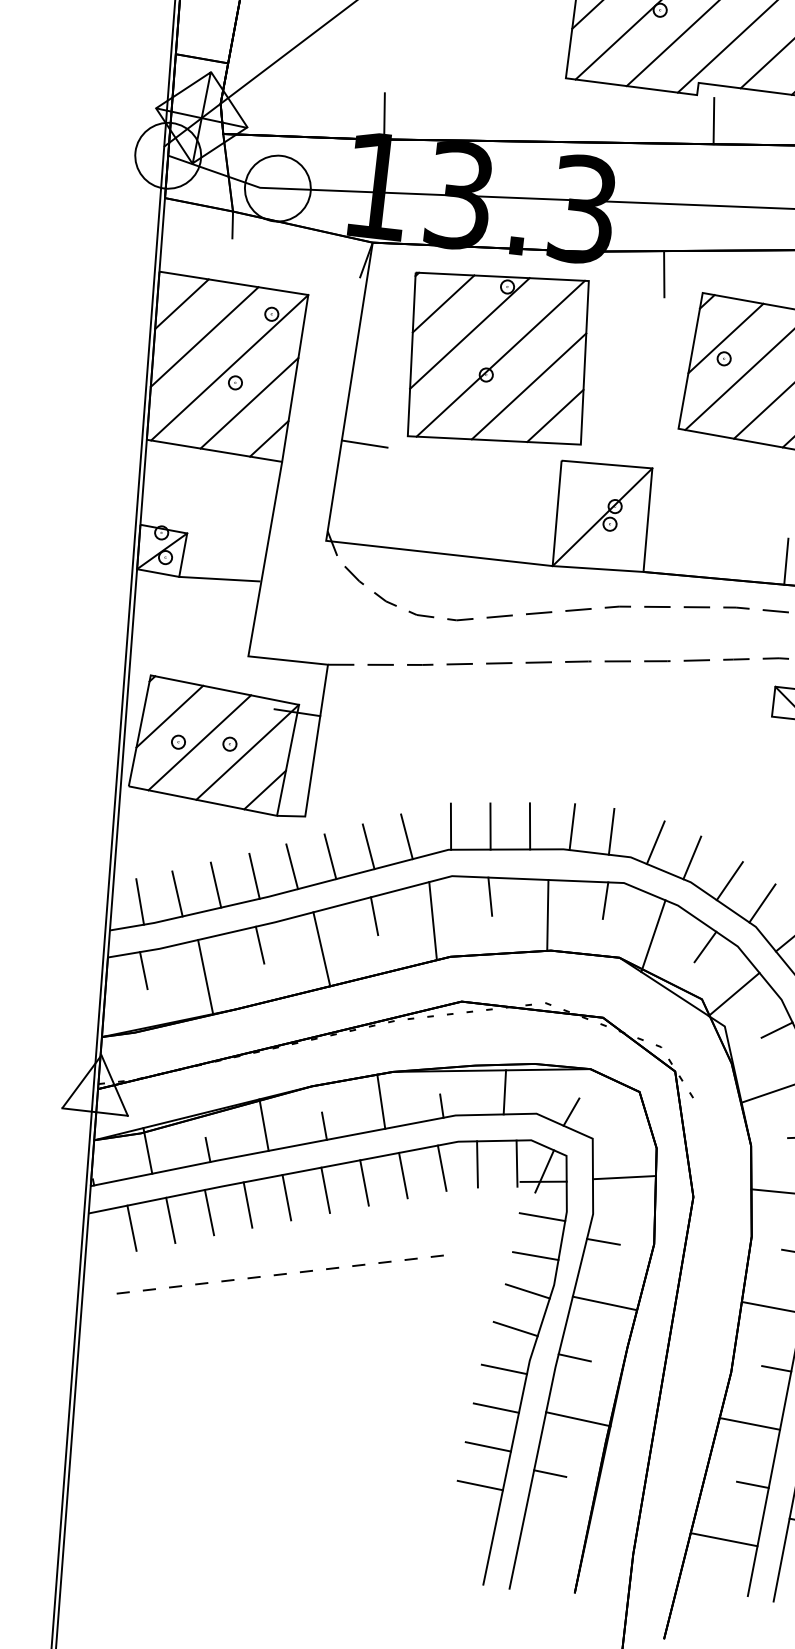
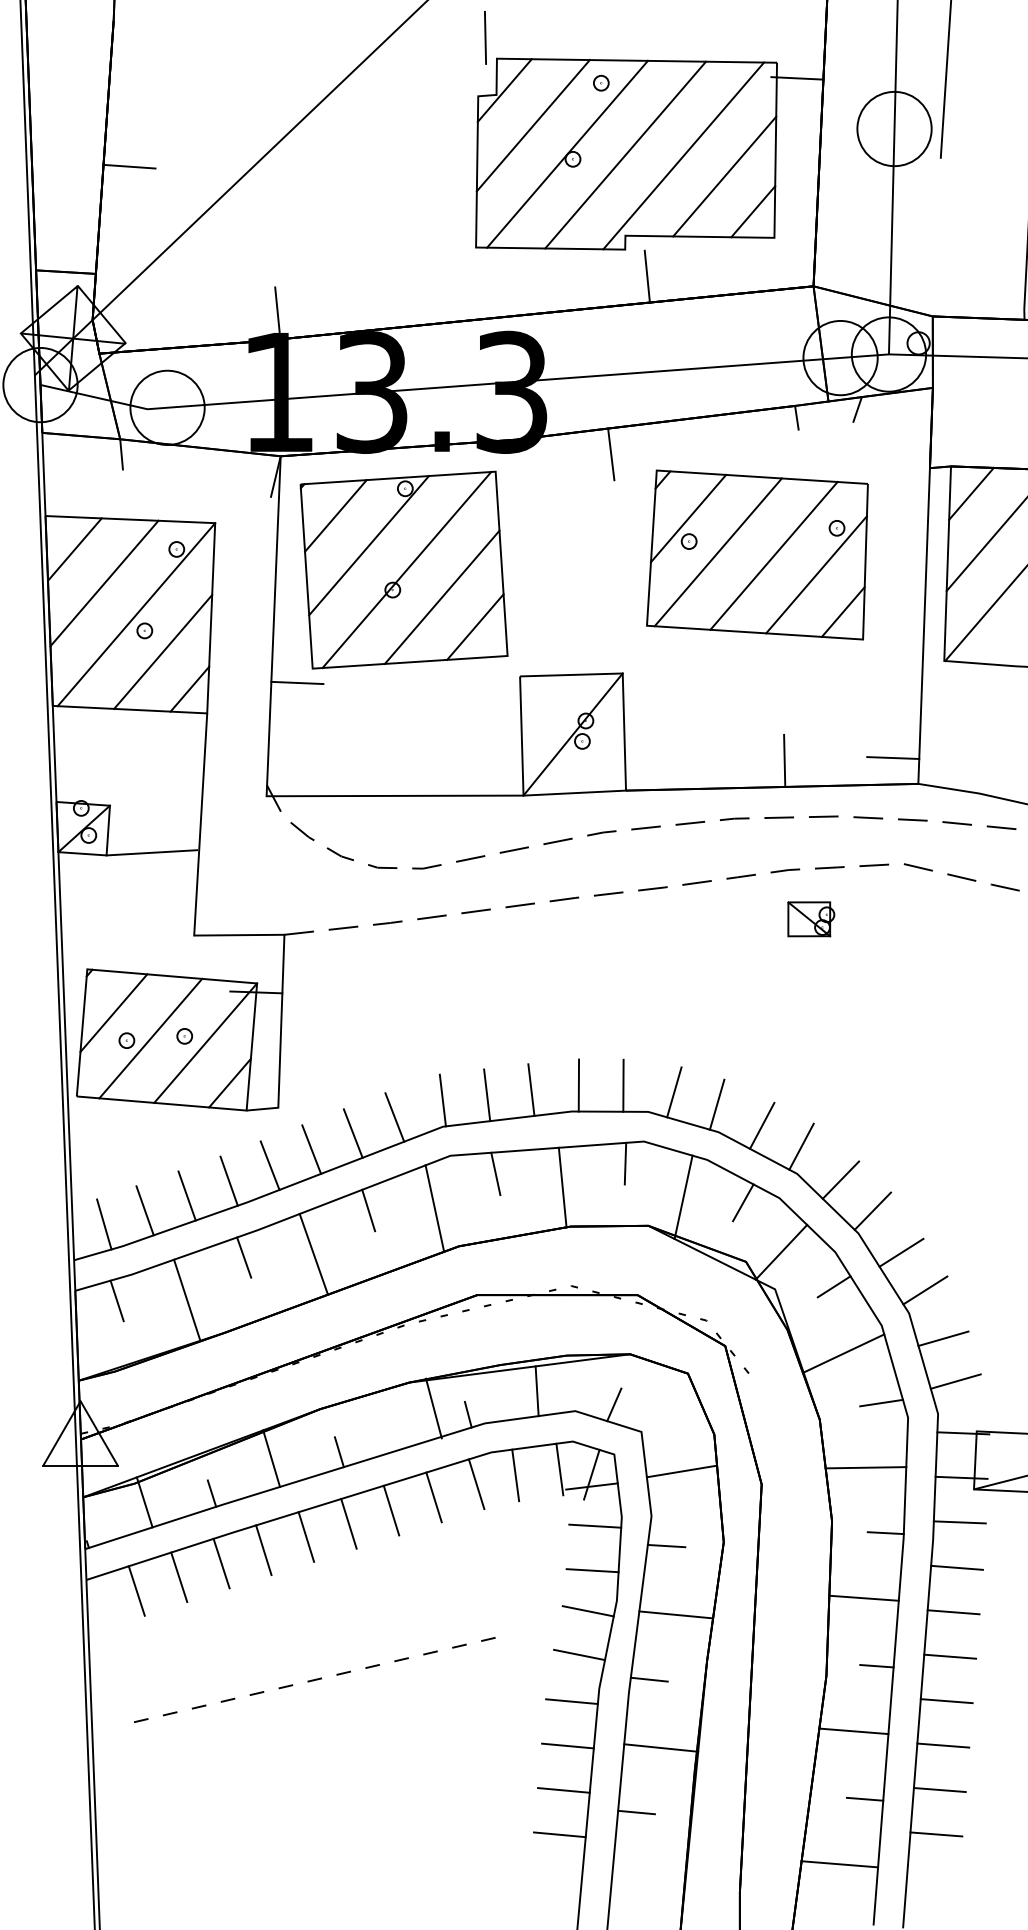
part: (497, 357) -> (403, 569), moved
line: (380, 1101) -> (433, 1408), moved
line: (280, 1274) -> (314, 1679), moved

